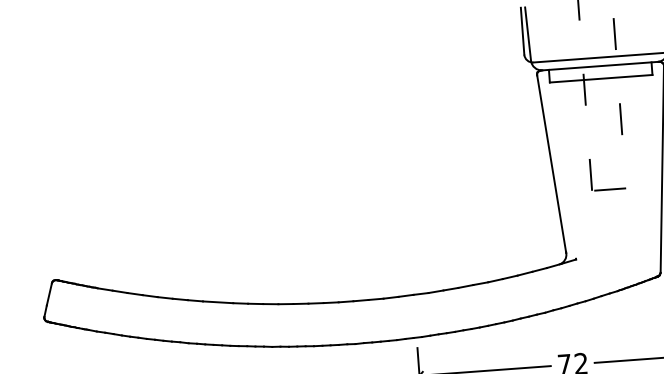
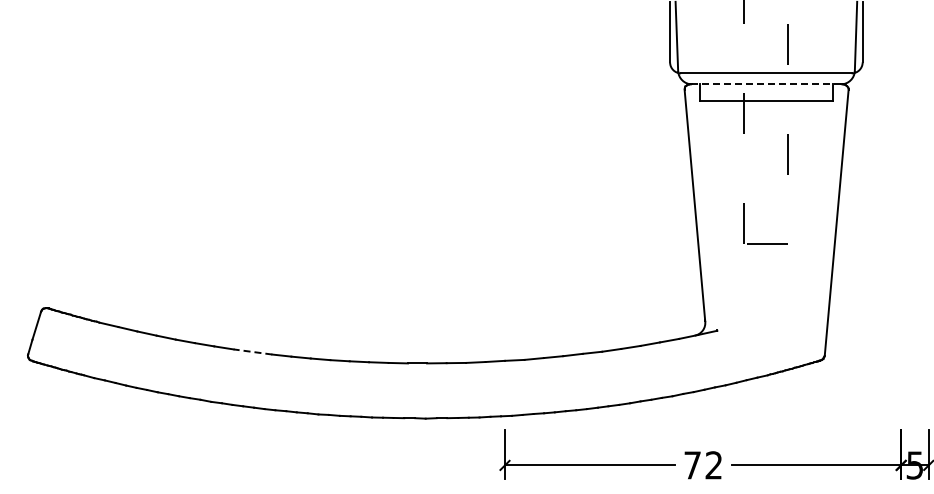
line: (600, 66) -> (766, 84), solid -> dashed
line: (217, 301) -> (252, 351), solid -> dashed

